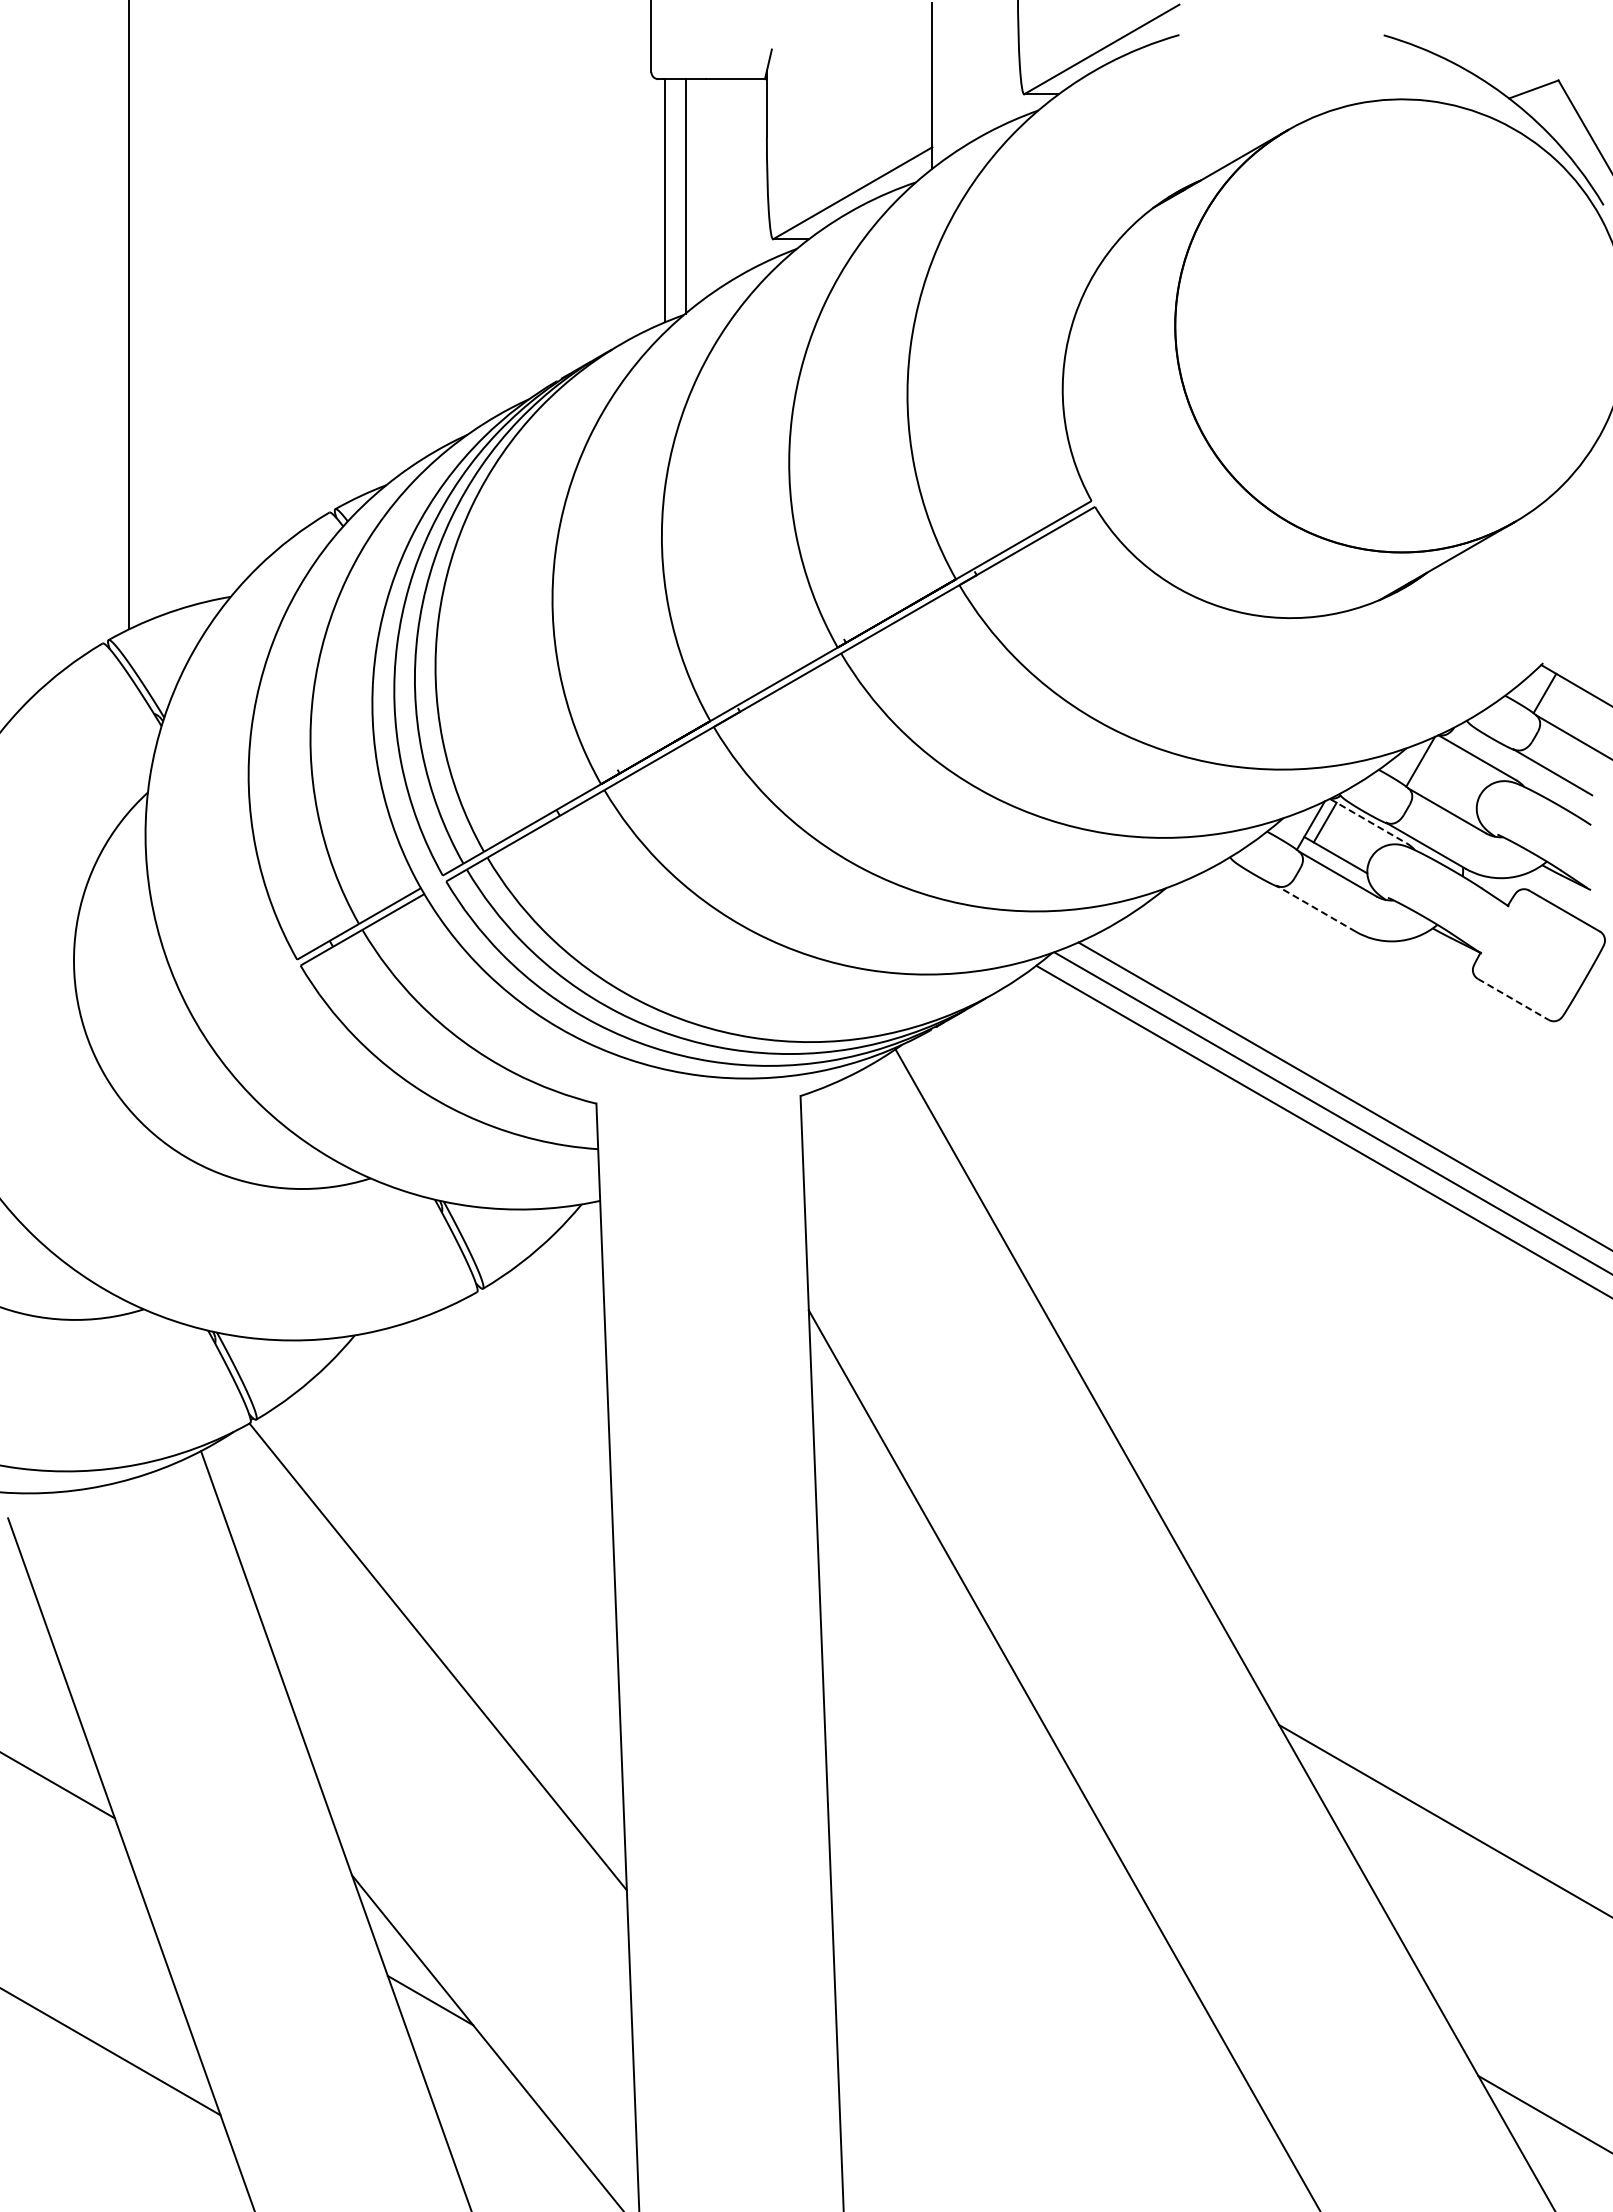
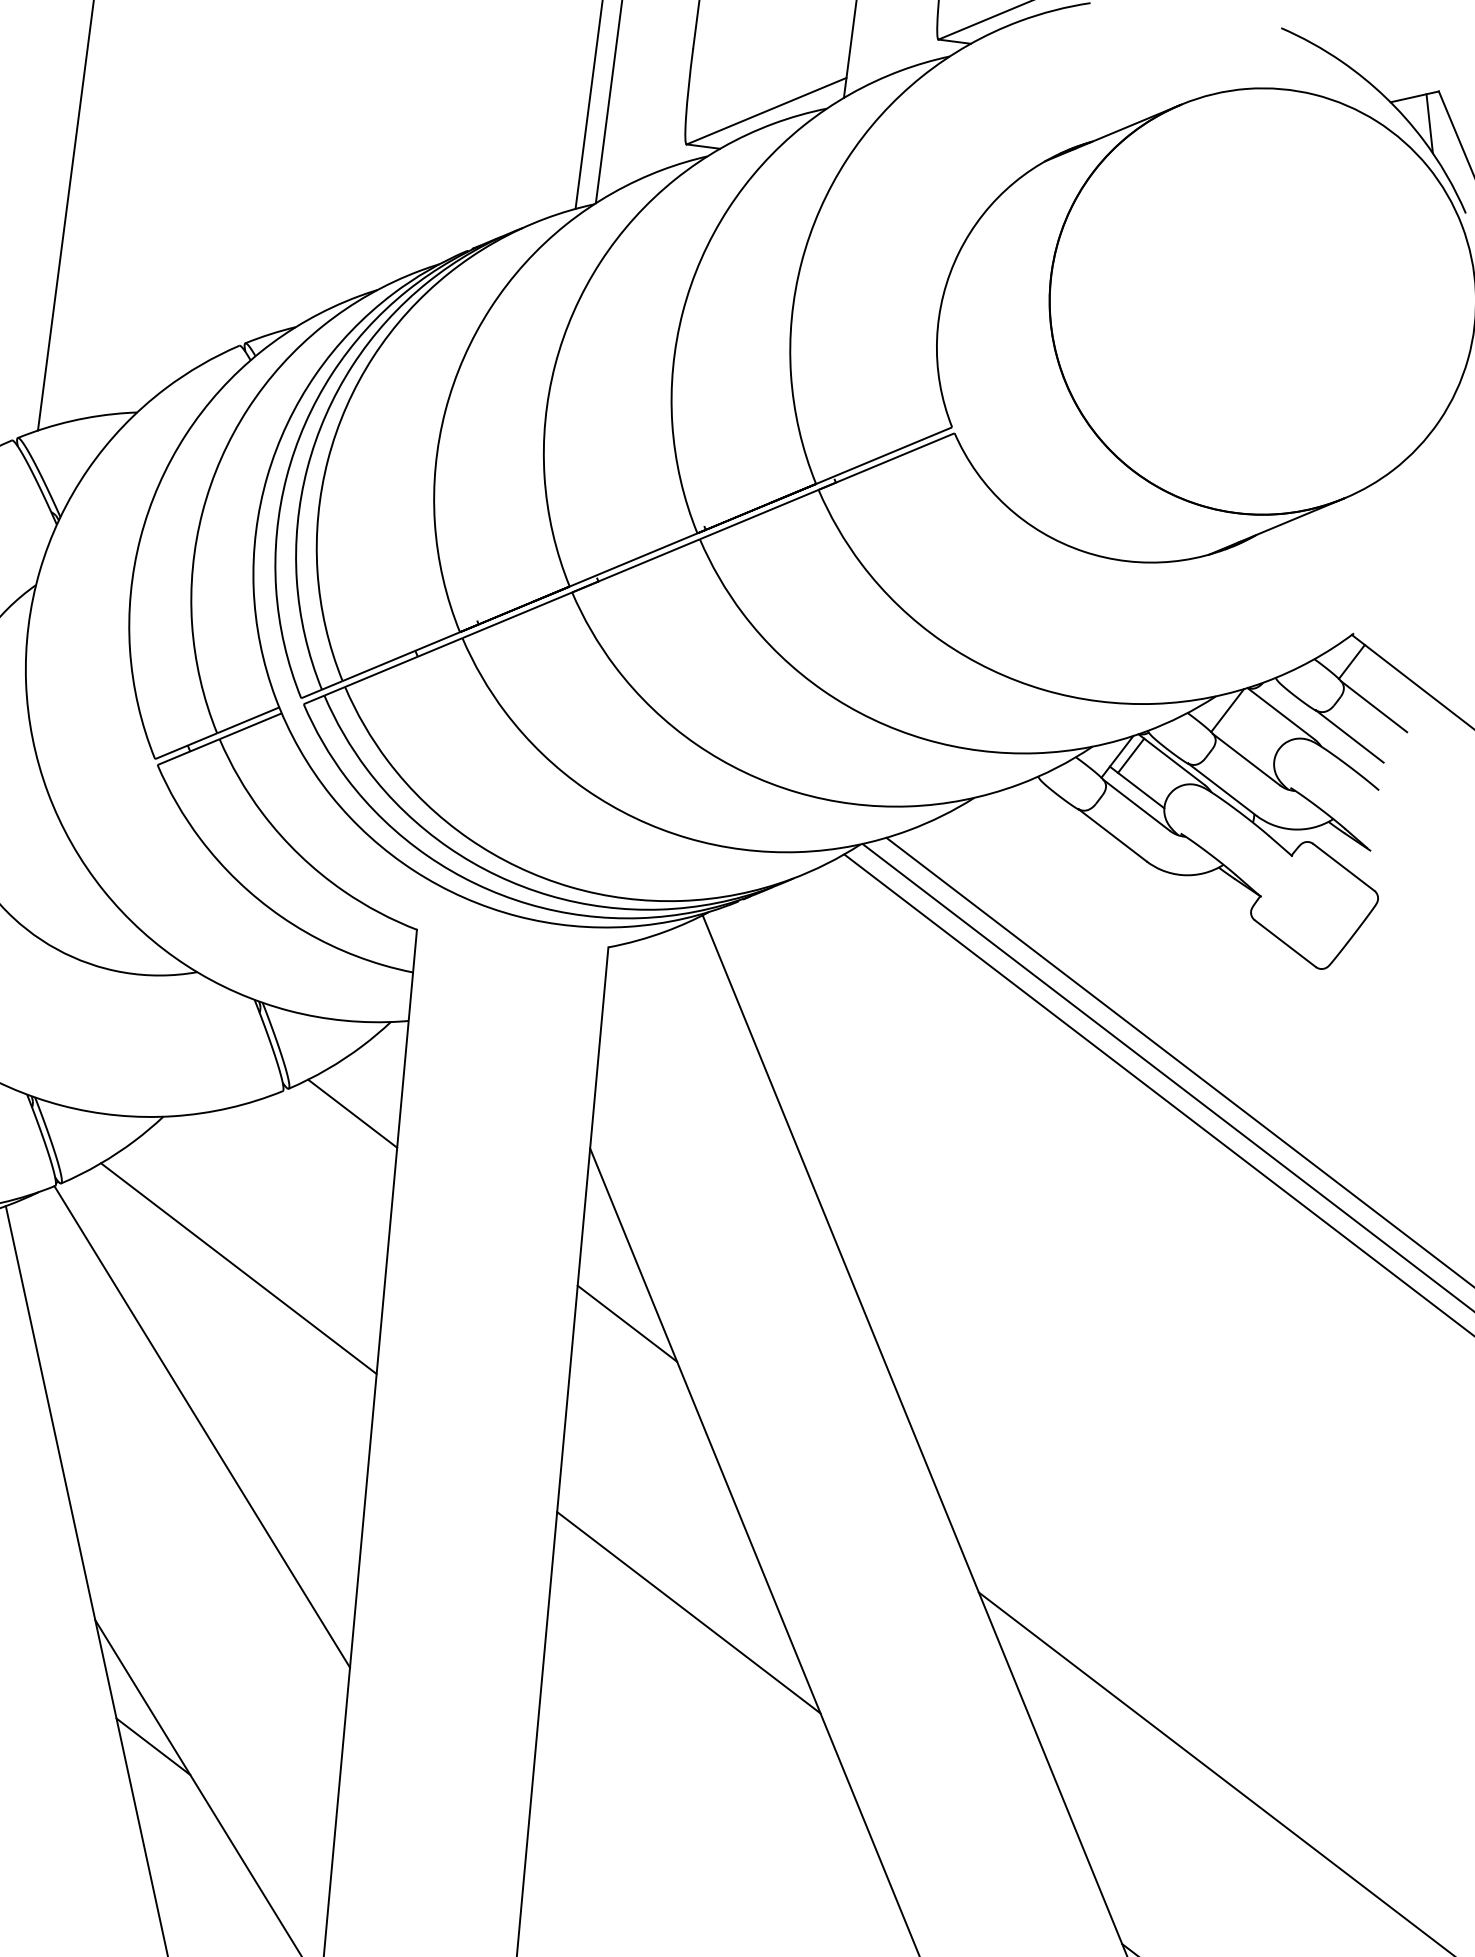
line: (1552, 115) -> (1429, 123), added
line: (1368, 821) -> (1171, 760), dashed -> solid
line: (1316, 908) -> (1112, 834), dashed -> solid
line: (1513, 999) -> (1285, 943), dashed -> solid
line: (553, 1306) -> (352, 1113), added
line: (454, 1485) -> (238, 1268), added
line: (871, 1489) -> (626, 1323), added
line: (975, 1786) -> (687, 1612), added

